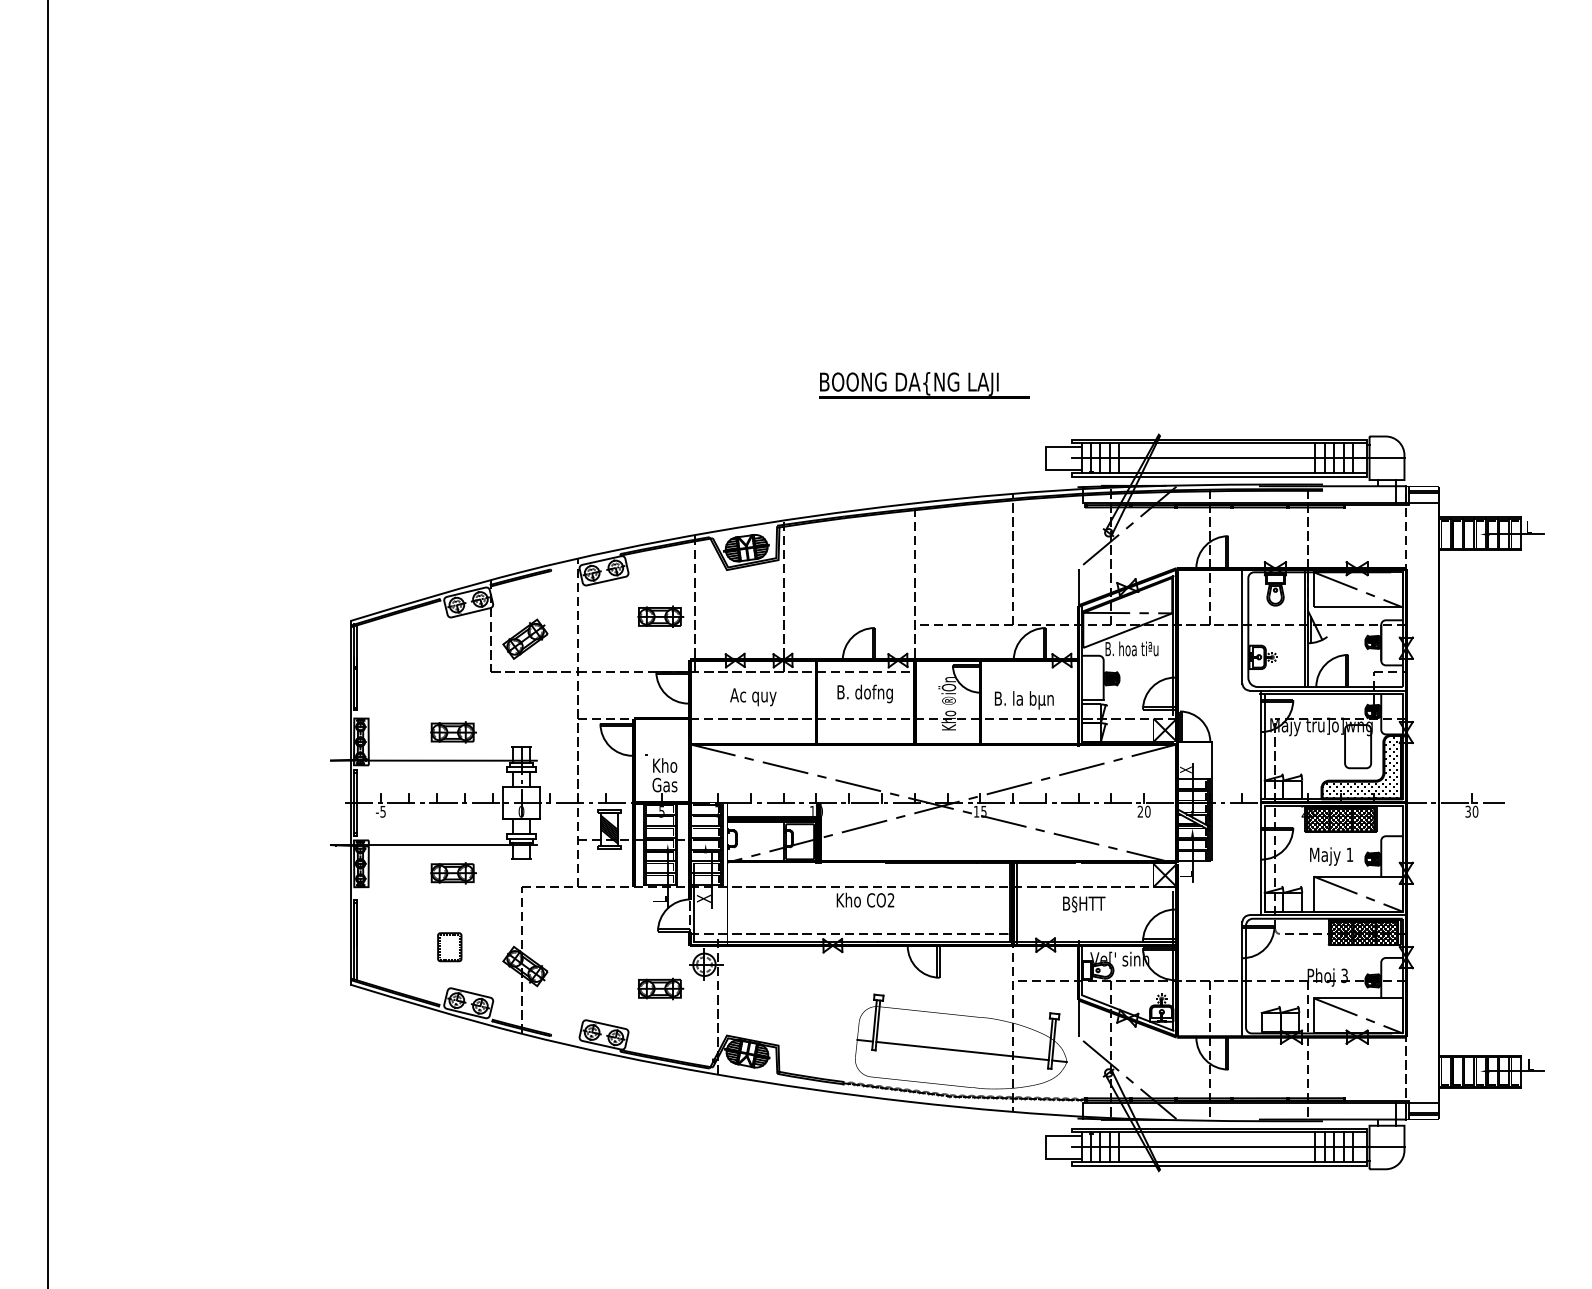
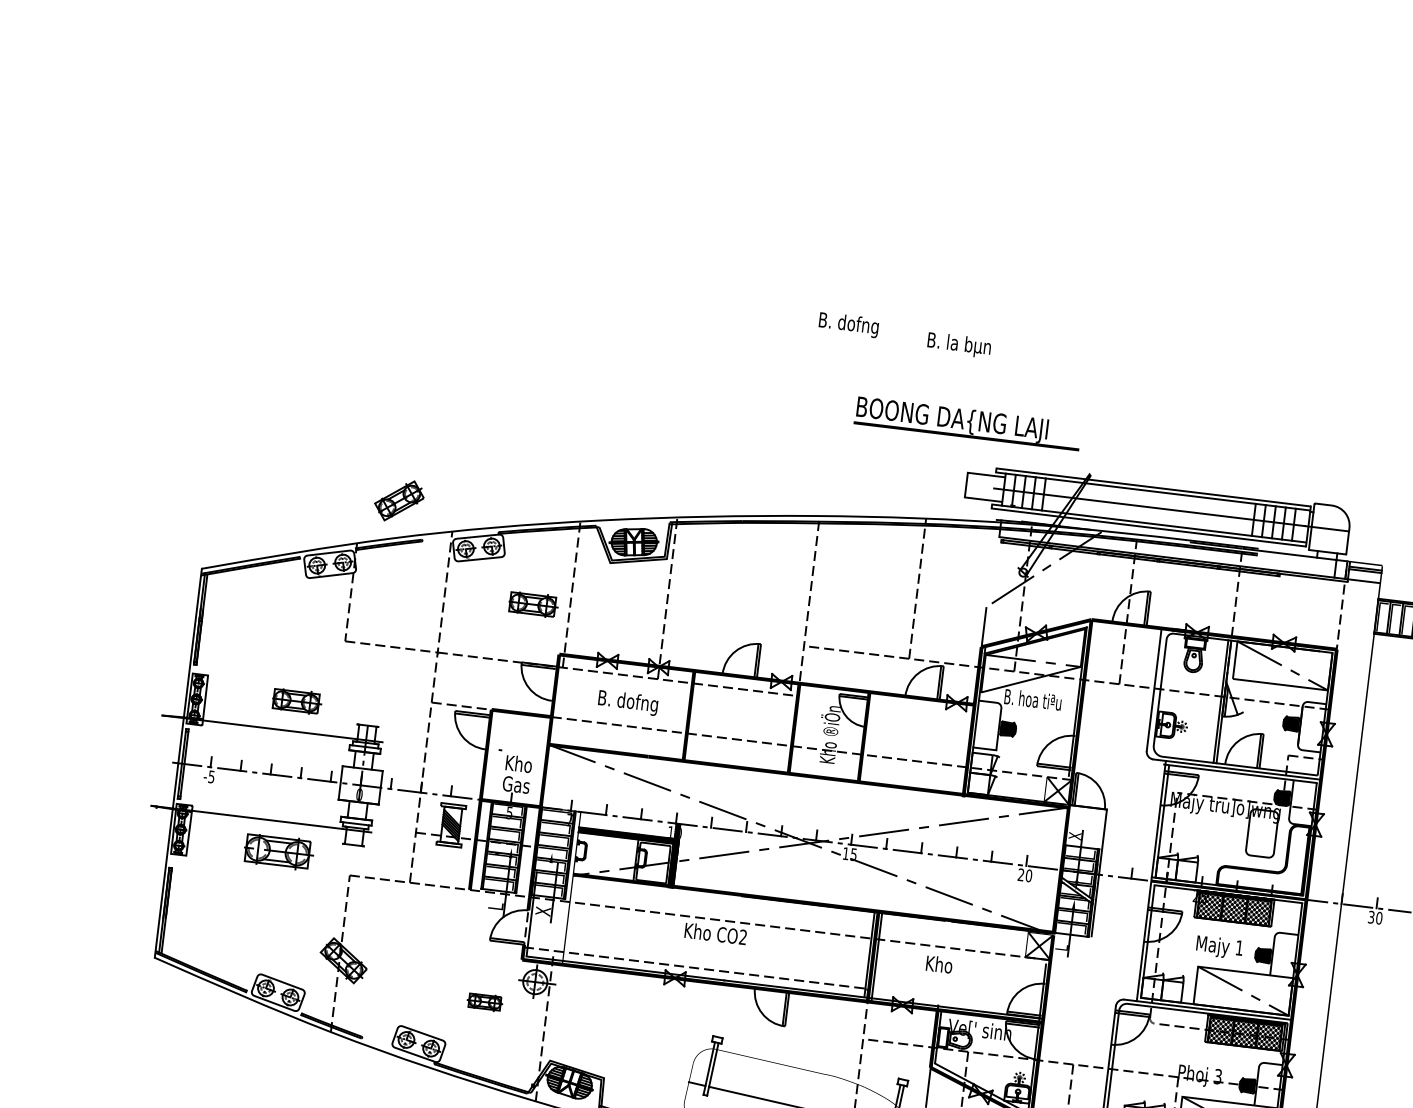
text: (924, 385) -> (968, 423), moved
part: (525, 638) -> (399, 500), moved
text: (864, 693) -> (848, 324), moved
text: (758, 696) -> (627, 702), Ac quy -> B. dofng
text: (1024, 700) -> (959, 345), moved
hatch: (1361, 767) -> (1263, 856), removed
part: (453, 873) -> (278, 852), size x1.4
text: (1084, 904) -> (949, 966), B§HTT -> Kho
part: (449, 947) -> (265, 930), removed
part: (660, 988) -> (485, 1001), size x0.7

